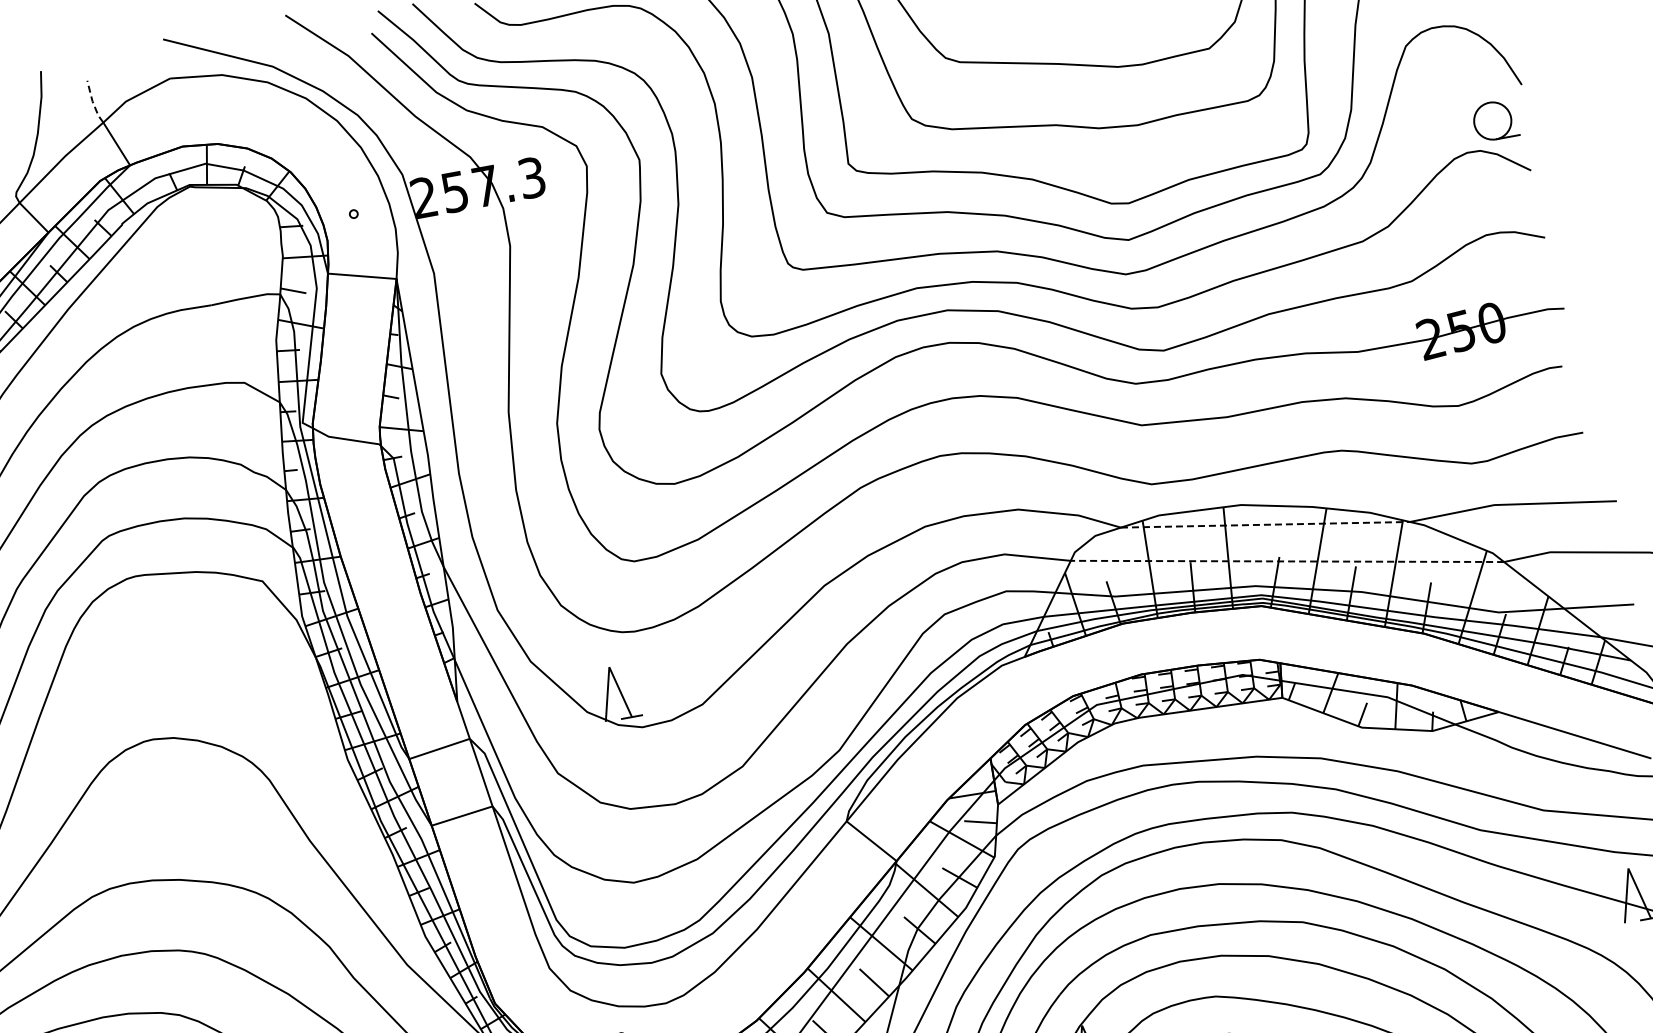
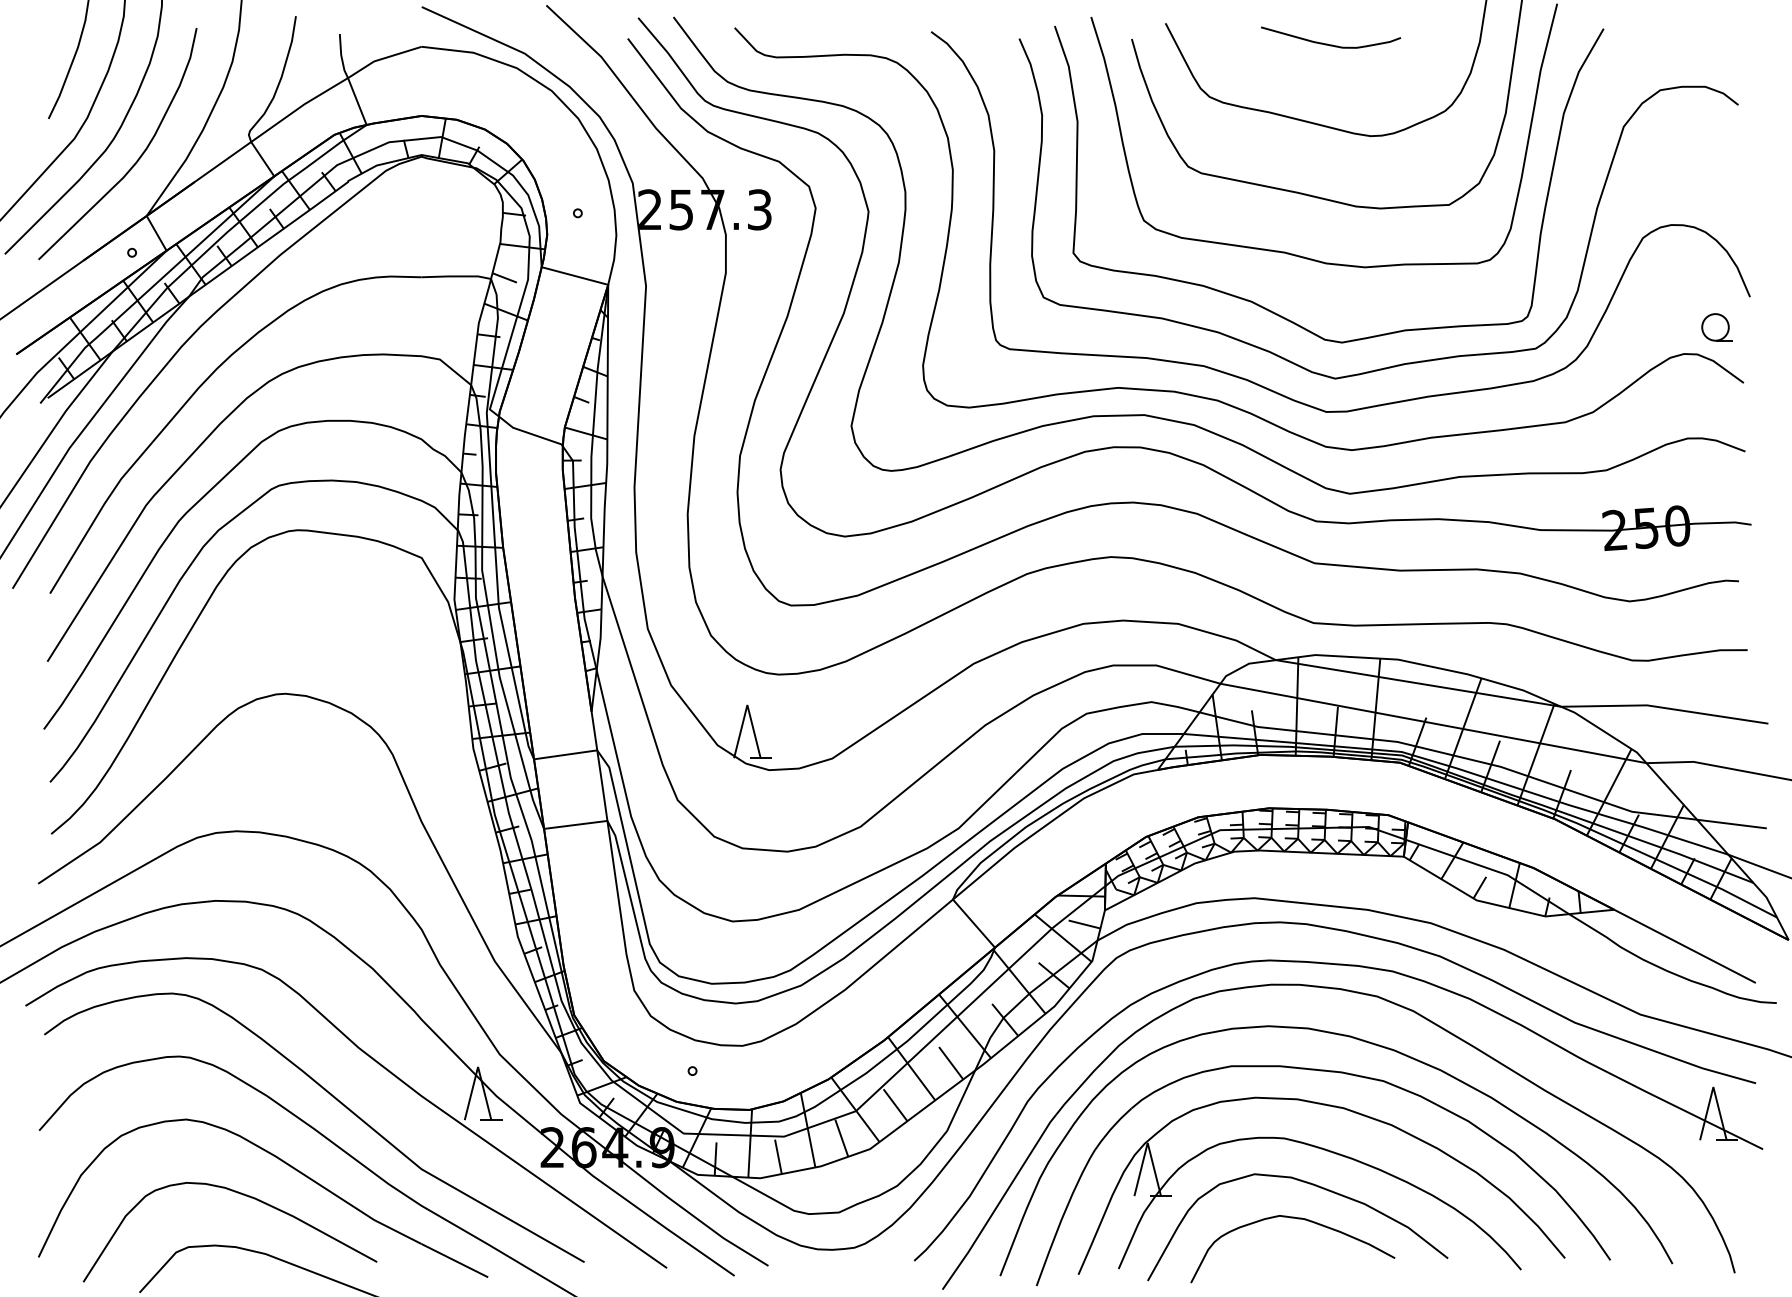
line: (93, 102) -> (341, 56), dashed -> solid
part: (1494, 120) -> (1716, 327), size x0.71
line: (1265, 524) -> (1418, 683), dashed -> solid
line: (1287, 561) -> (1433, 723), dashed -> solid

